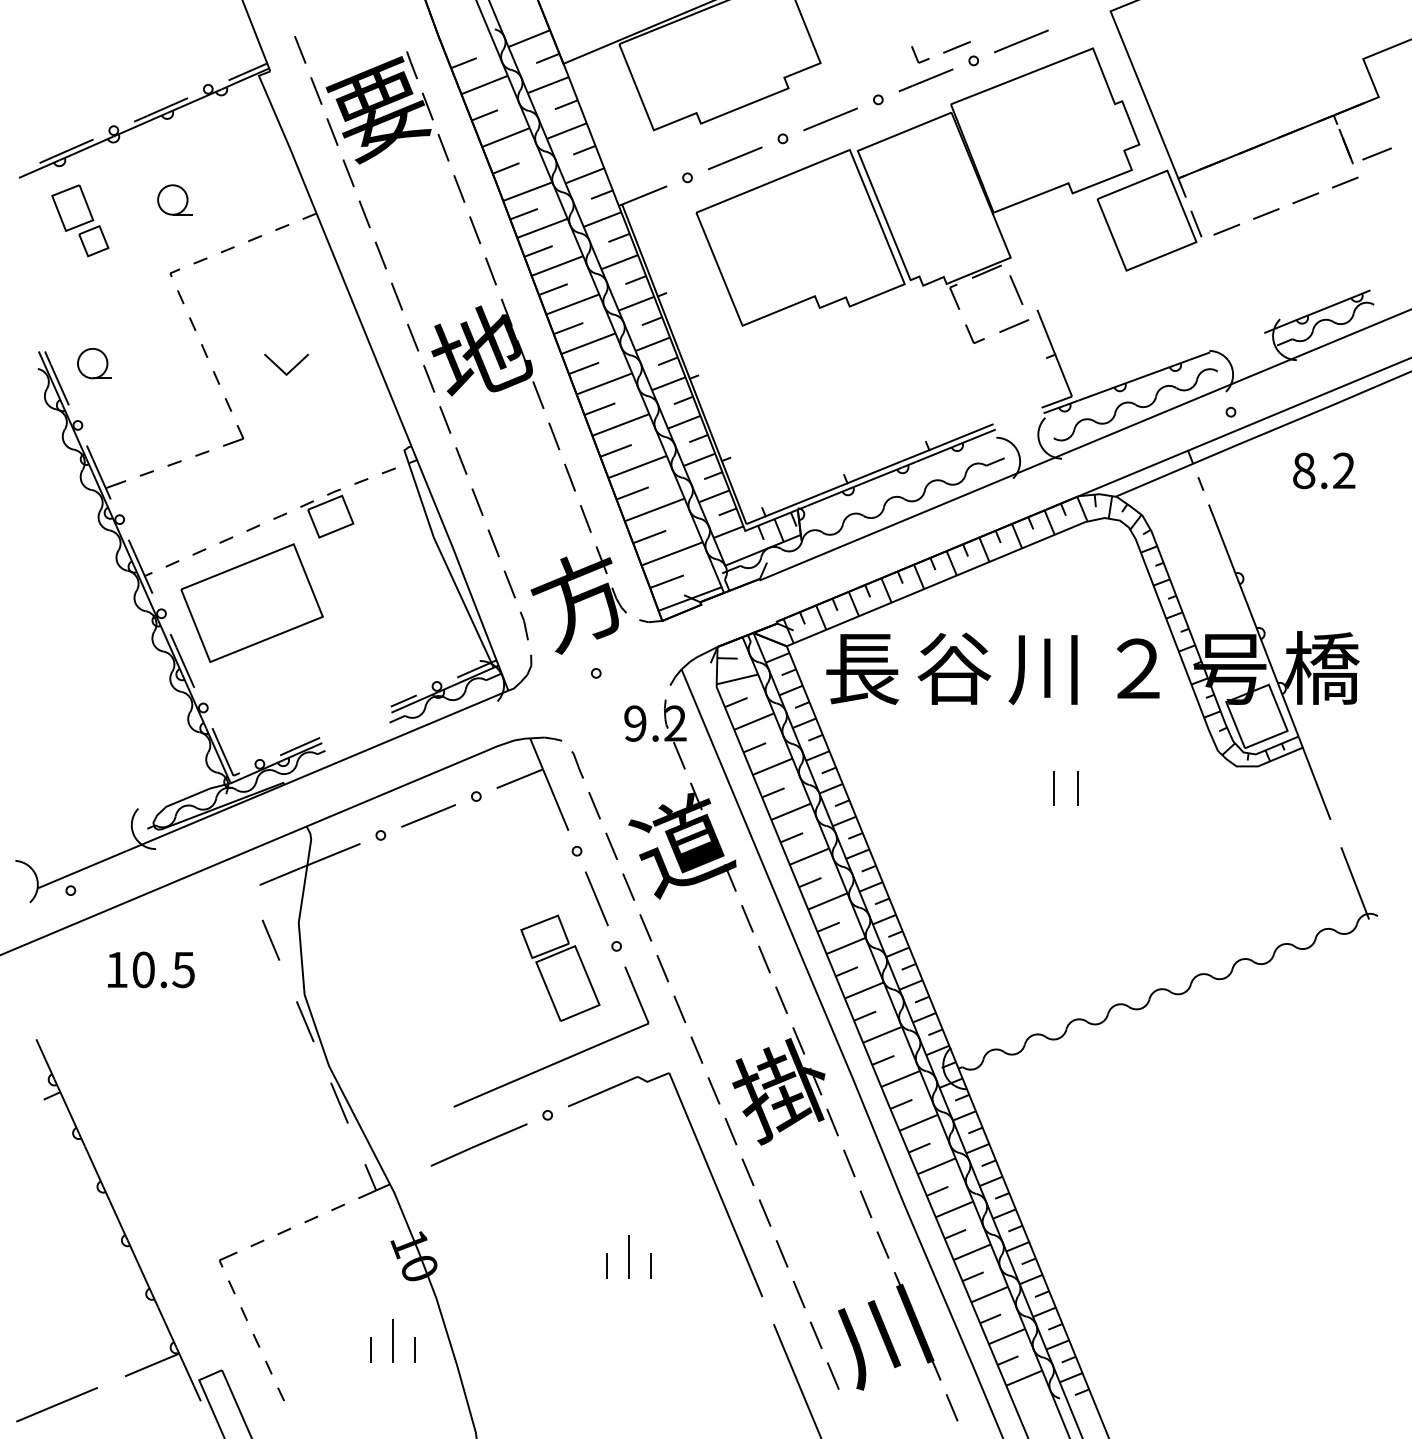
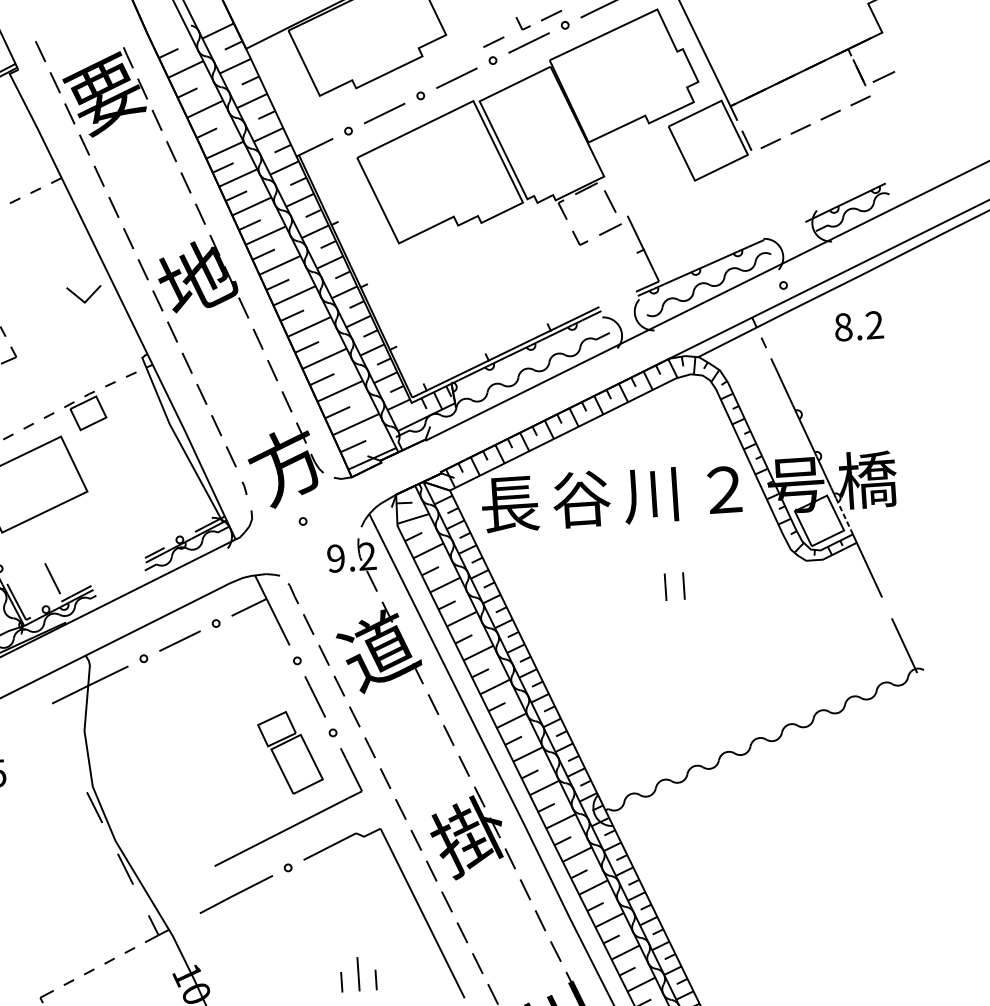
line: (880, 76) -> (493, 42), added
part: (281, 368) -> (80, 297), moved
part: (523, 625) -> (244, 487), size x0.6
line: (1289, 712) -> (844, 516), solid -> dashed
line: (270, 939) -> (52, 578), moved

